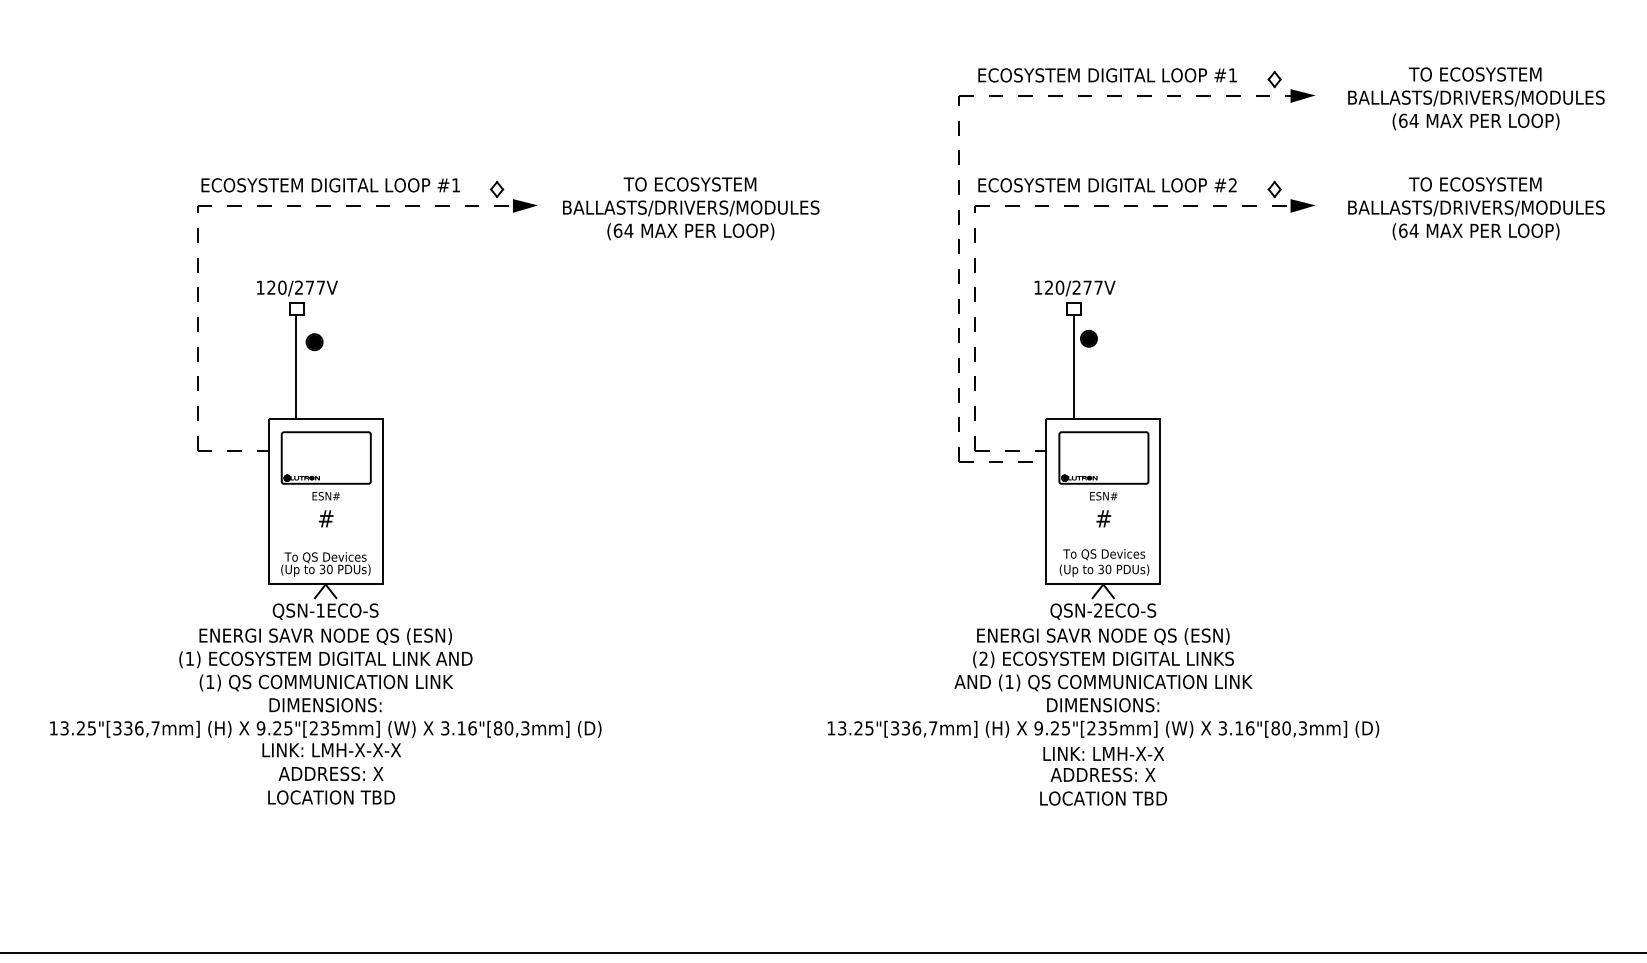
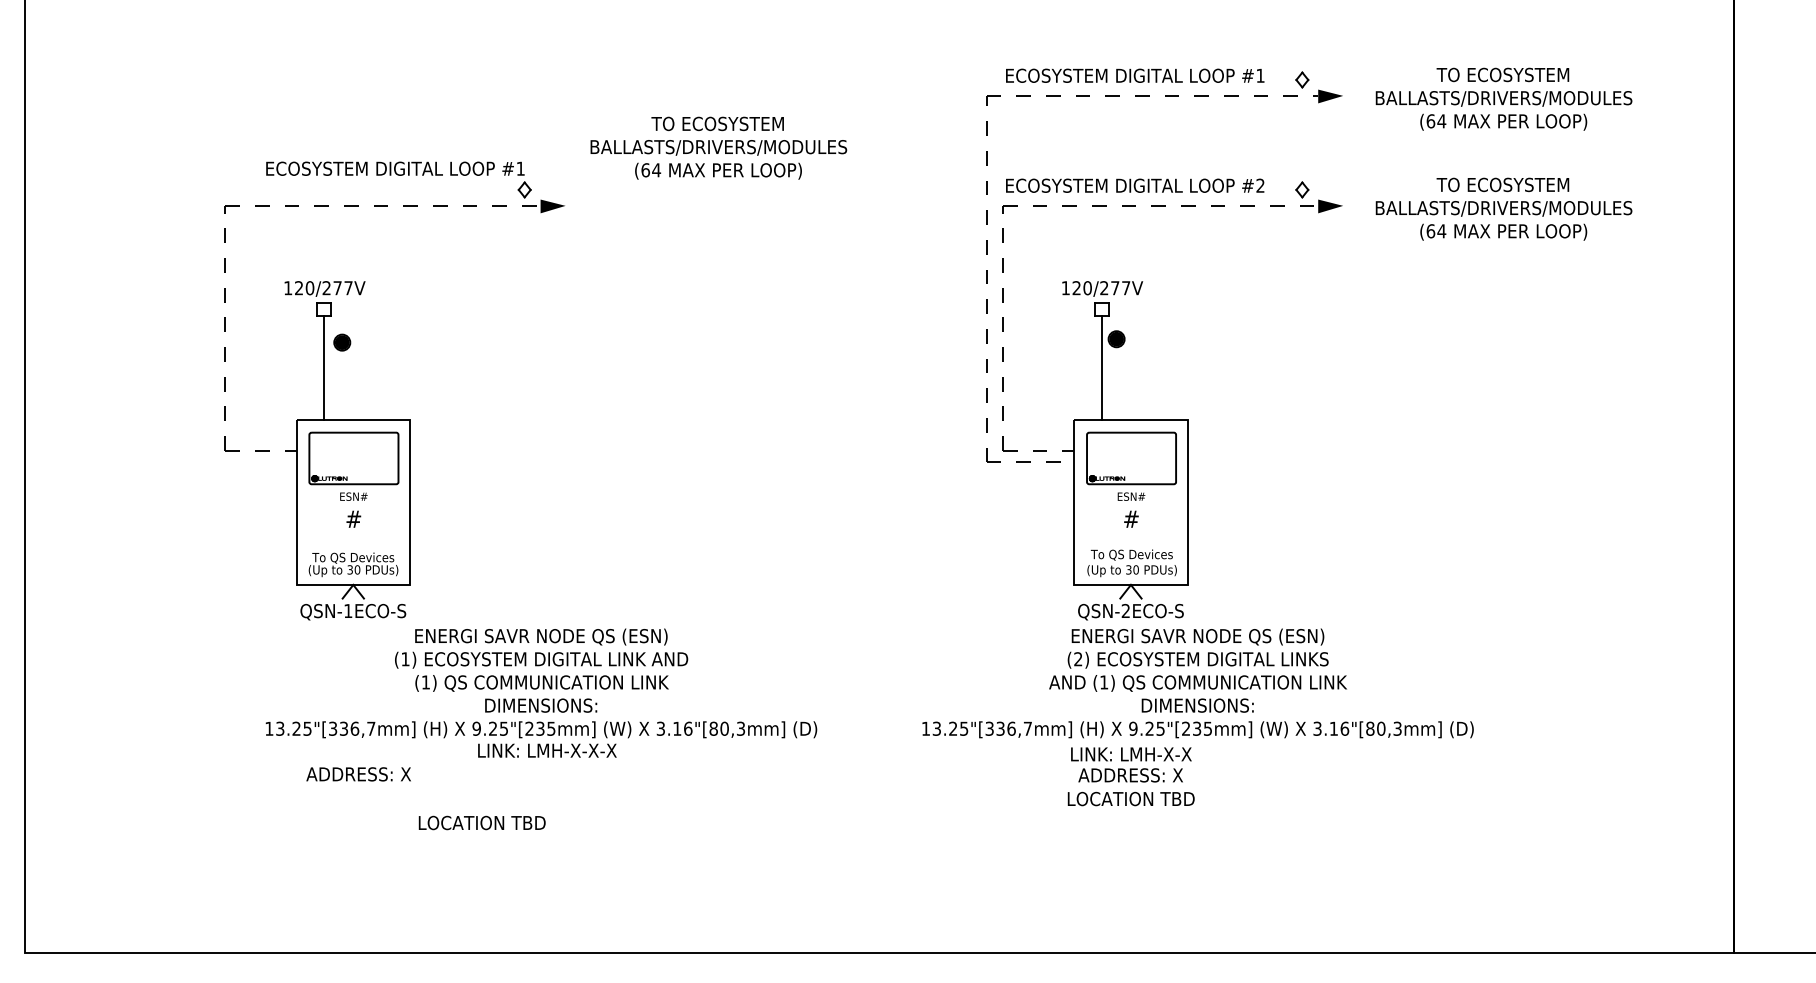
text: (330, 185) -> (395, 168), moved
text: (690, 208) -> (718, 147), moved
text: (1102, 683) -> (1197, 683), moved
text: (325, 692) -> (541, 692), moved
text: (330, 797) -> (481, 822), moved

